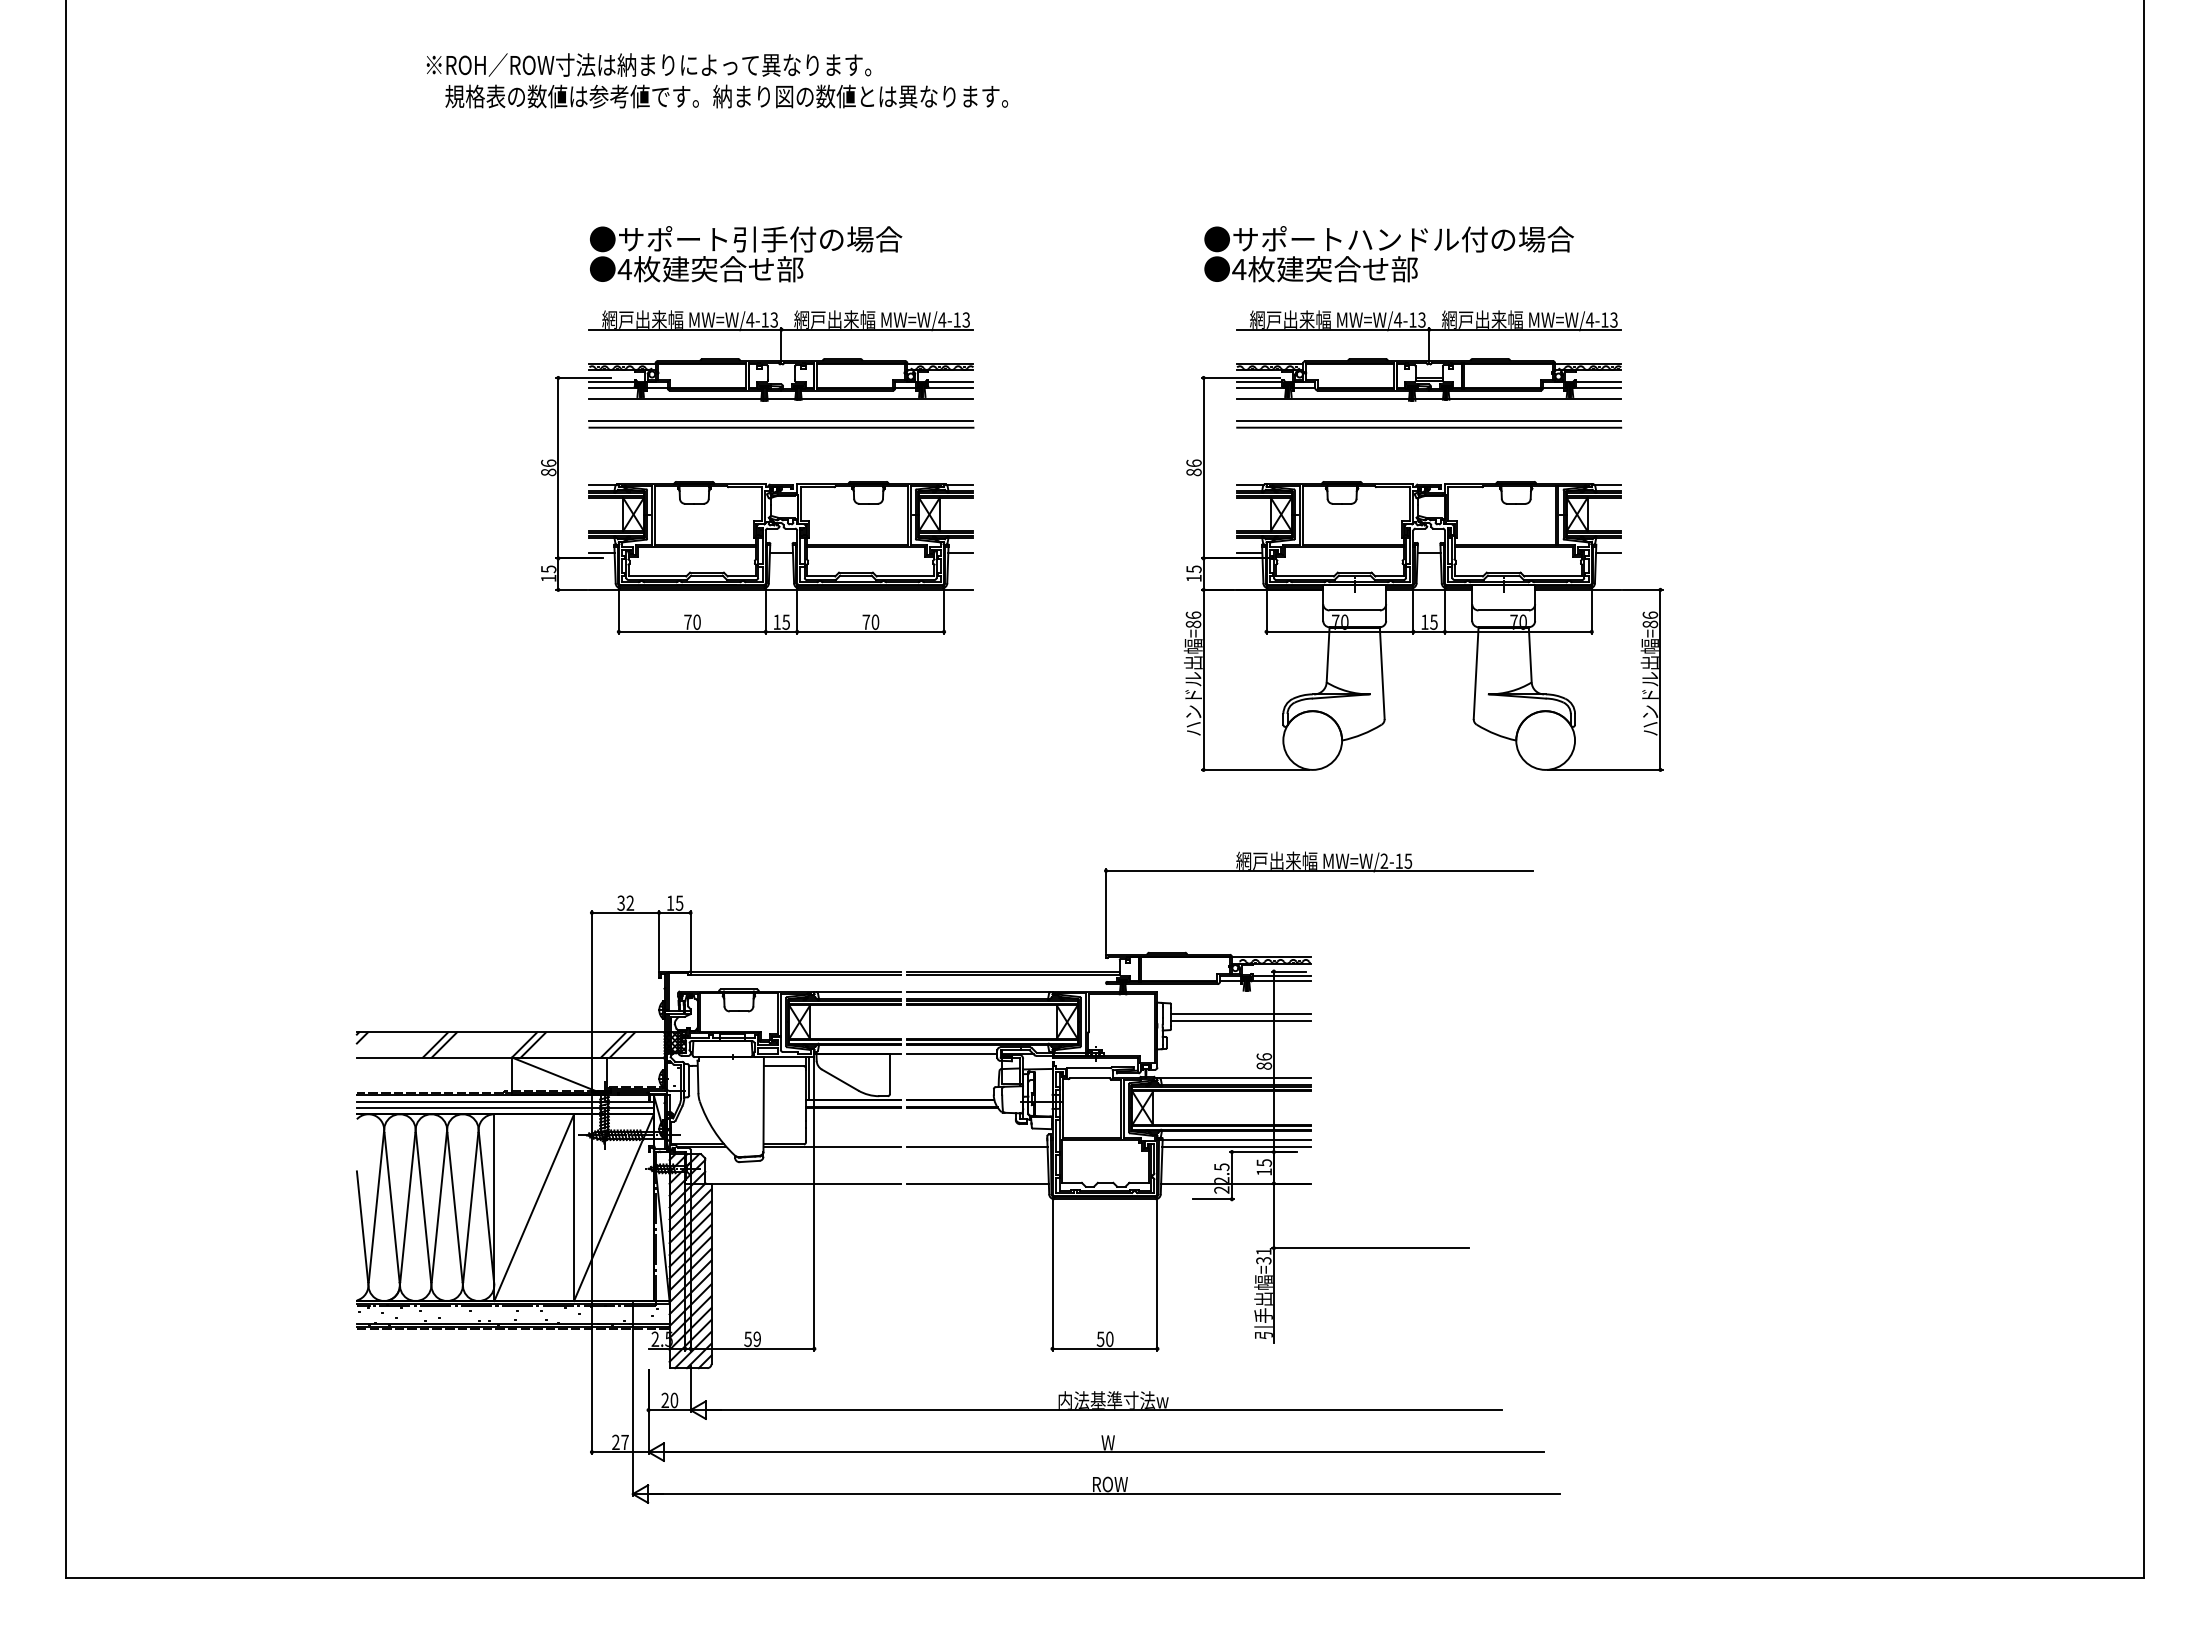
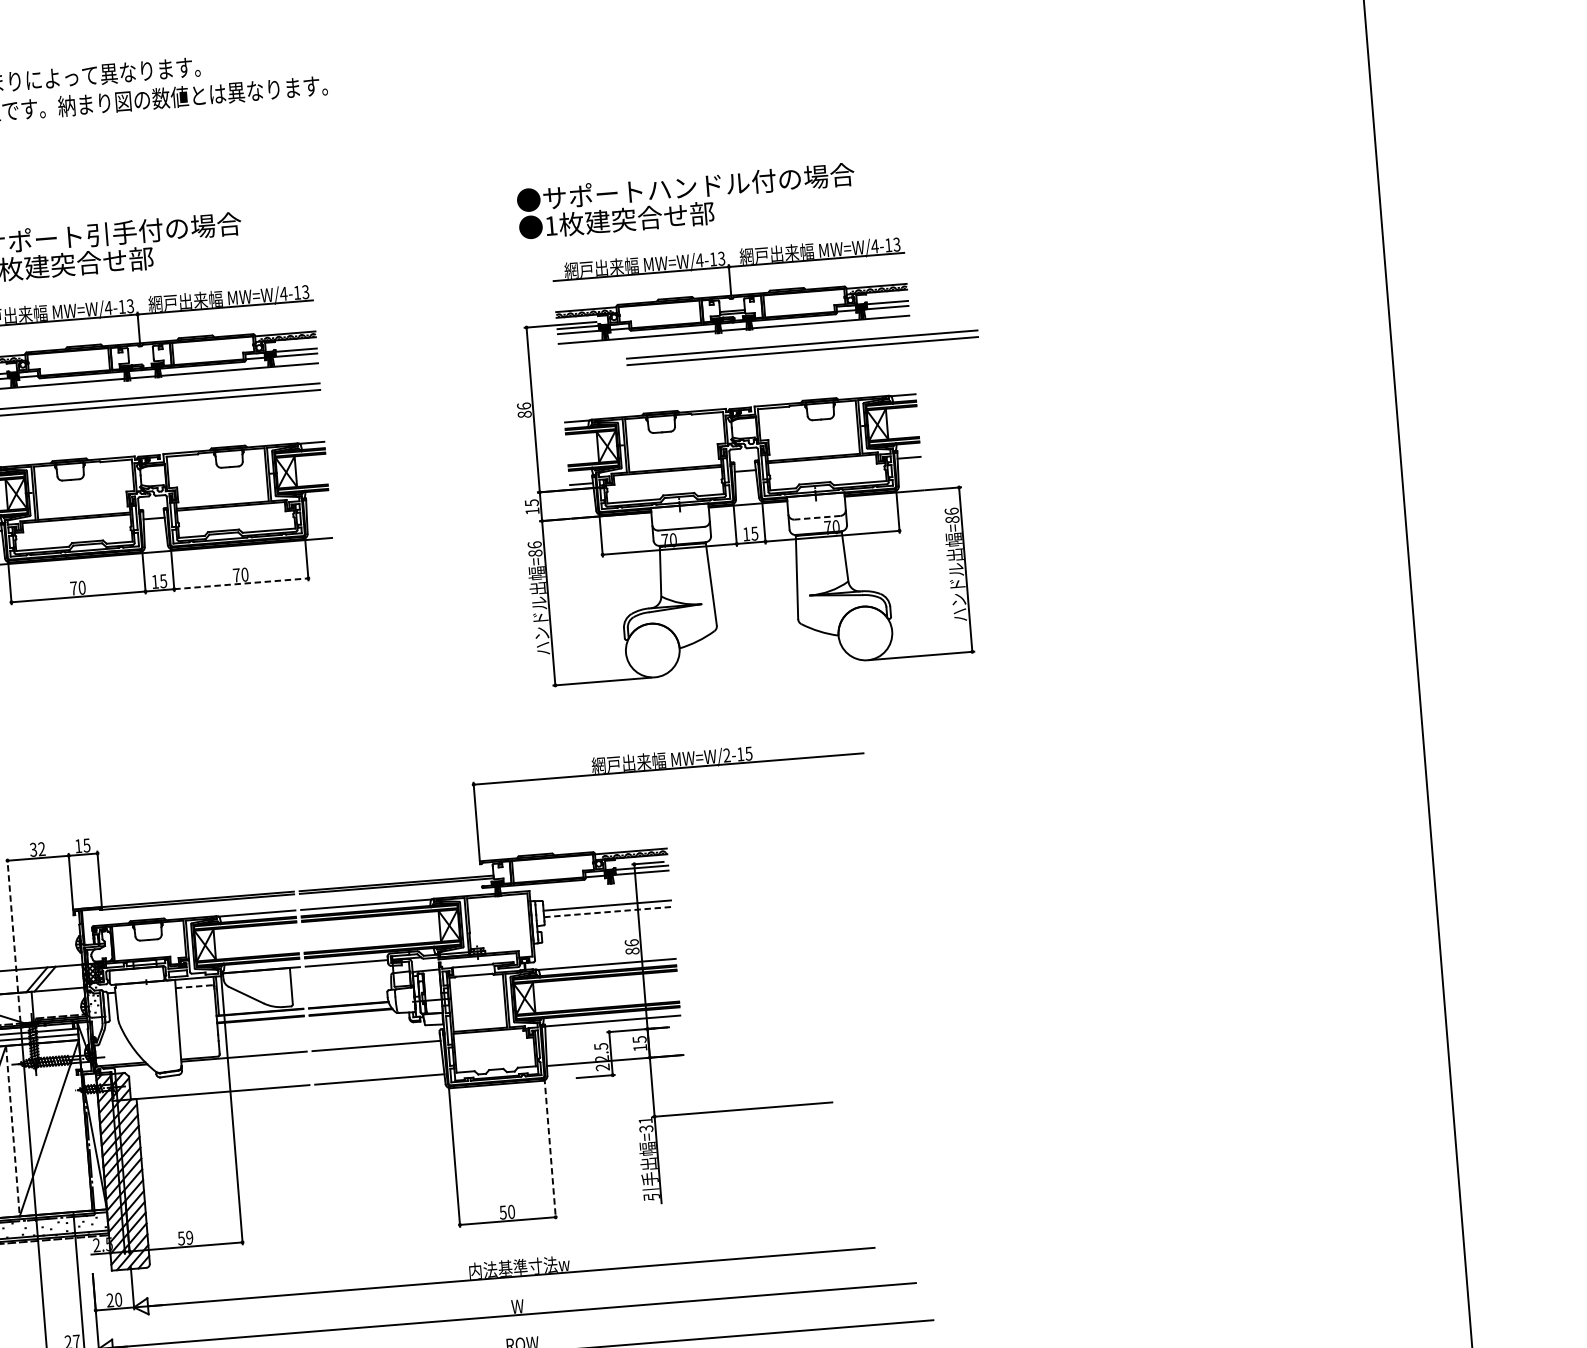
text: (1239, 269) -> (551, 225), 4 -> 1
part: (1429, 424) -> (802, 348), moved
line: (960, 553) -> (317, 505), removed
line: (1503, 610) -> (817, 517), solid -> dashed
line: (871, 631) -> (242, 583), solid -> dashed
line: (591, 999) -> (13, 939), solid -> dashed
line: (1240, 1021) -> (607, 912), solid -> dashed
line: (783, 1066) -> (193, 986), solid -> dashed
line: (1236, 1146) -> (613, 1026), removed
line: (574, 1208) -> (13, 1131), solid -> dashed
line: (1157, 1274) -> (550, 1149), solid -> dashed

